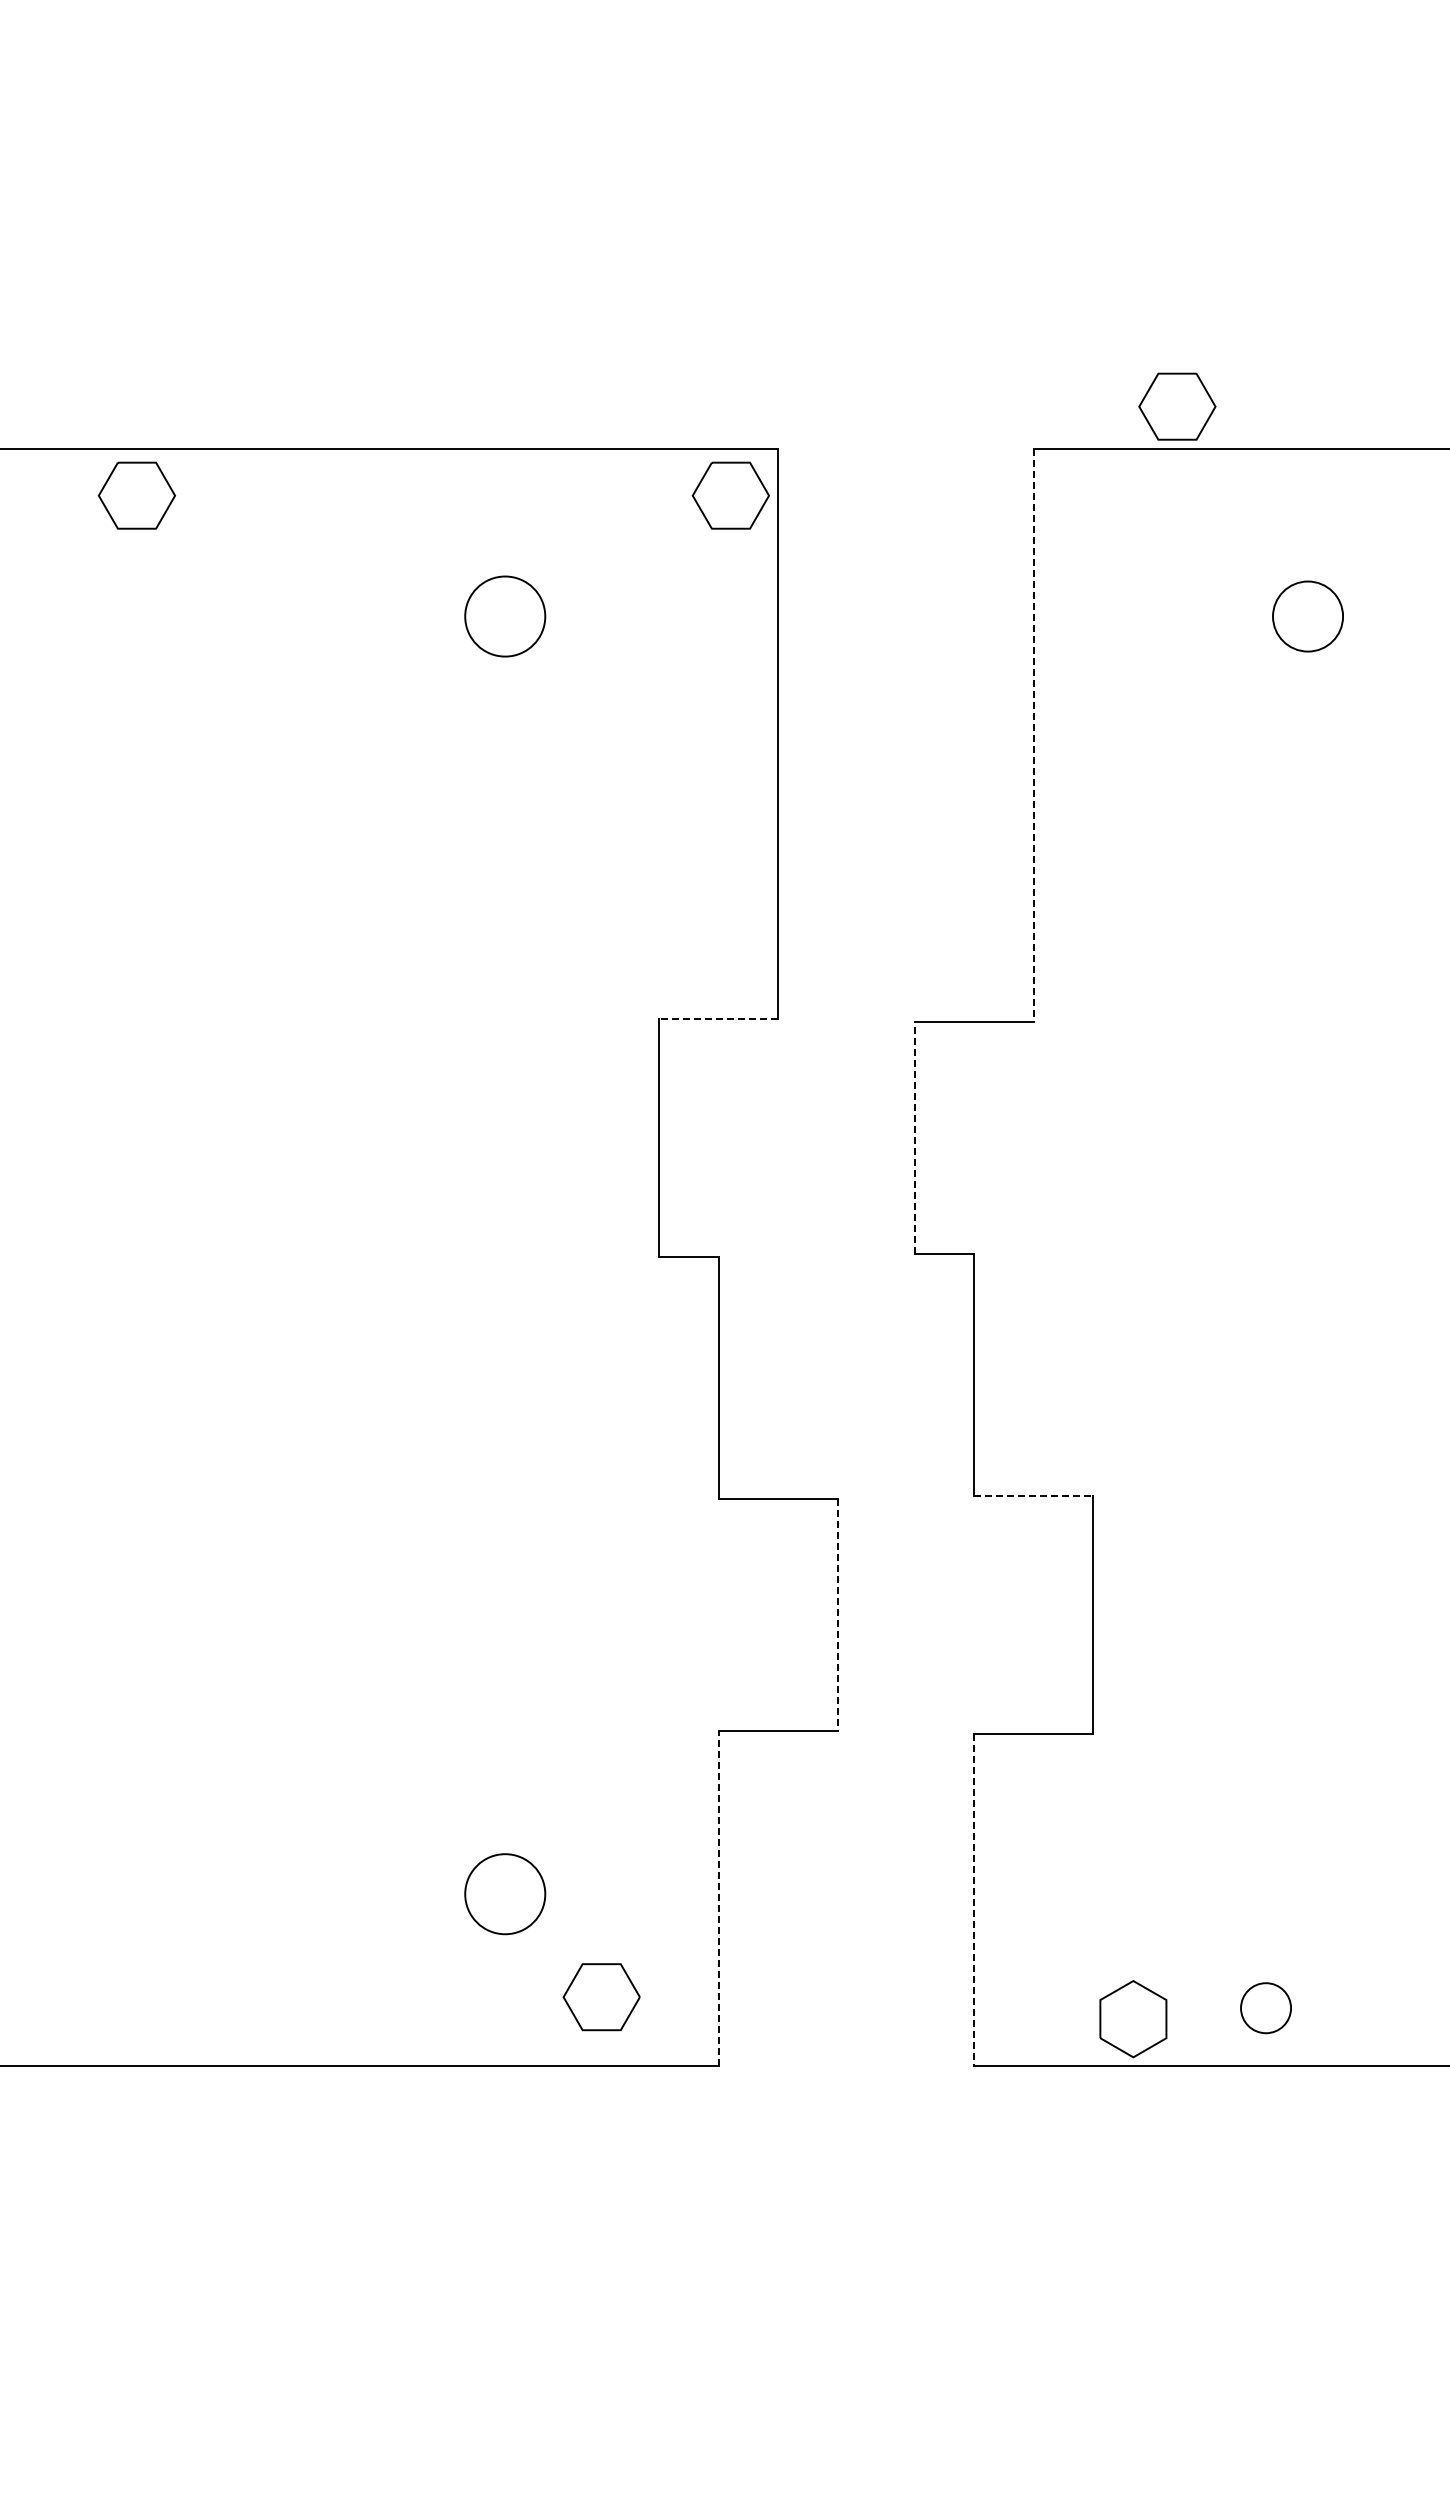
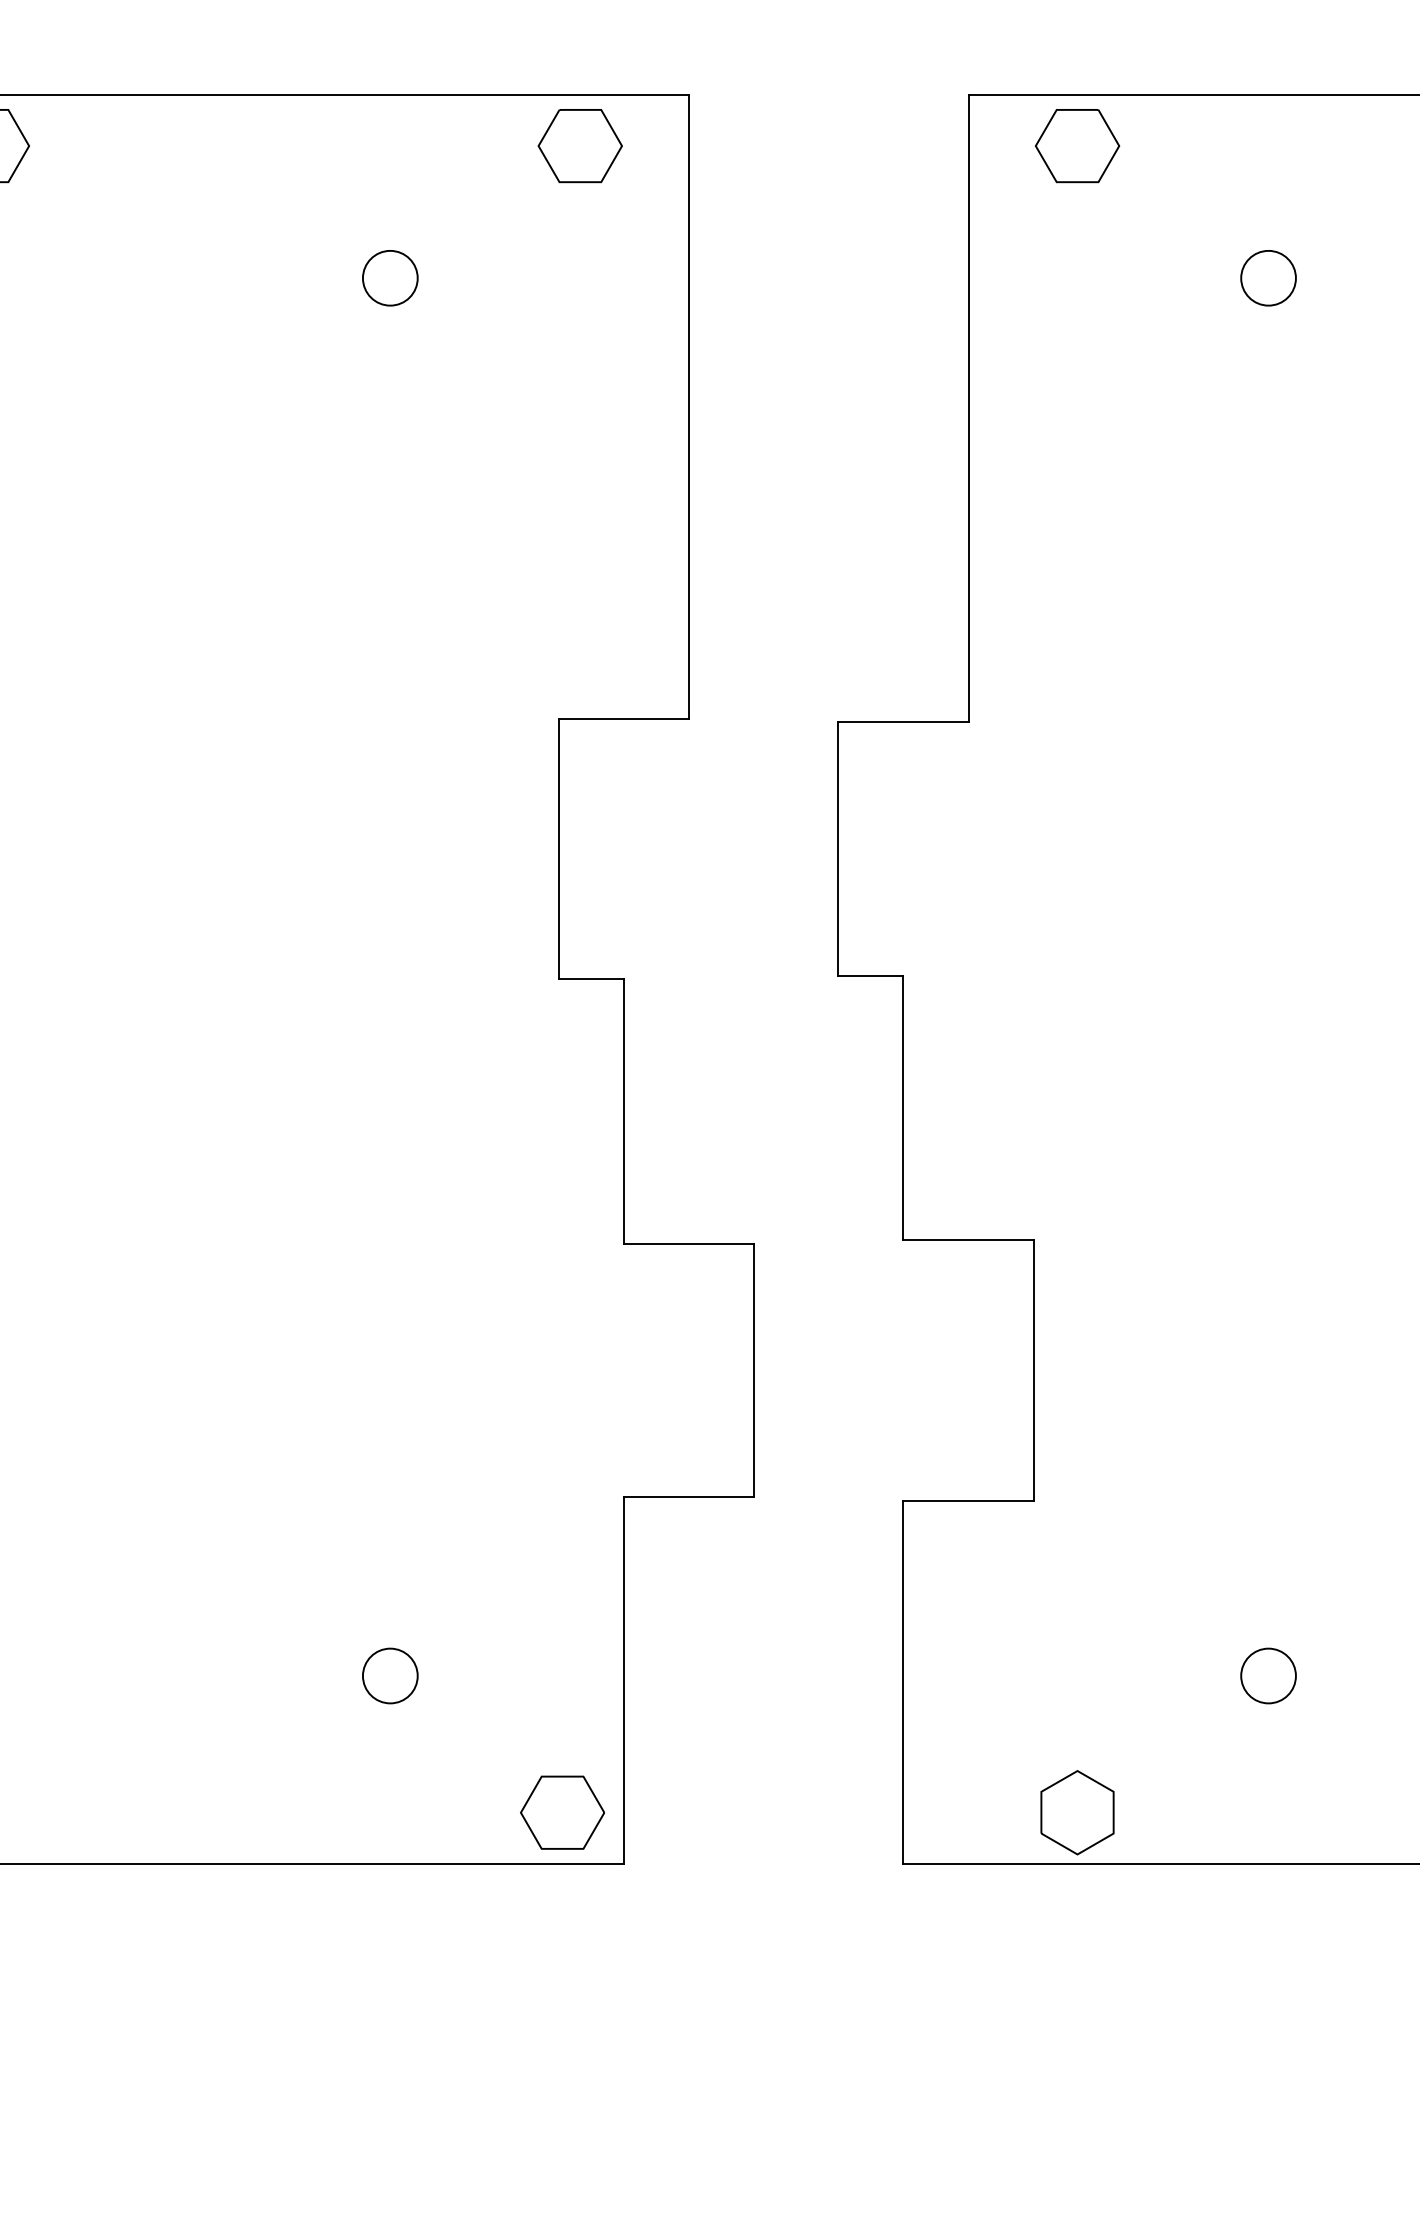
part: (1177, 406) -> (1077, 145), moved
part: (730, 495) -> (579, 145), moved
circle: (505, 616) -> (390, 278), size x0.62
circle: (1308, 616) -> (1269, 278), size x0.71
line: (1033, 735) -> (968, 408), dashed -> solid
line: (718, 1019) -> (623, 719), dashed -> solid
line: (914, 1137) -> (838, 848), dashed -> solid
line: (1033, 1495) -> (968, 1239), dashed -> solid
line: (838, 1615) -> (754, 1371), dashed -> solid
circle: (505, 1894) -> (390, 1676), size x0.62
line: (718, 1898) -> (623, 1680), dashed -> solid
line: (974, 1900) -> (903, 1682), dashed -> solid
part: (601, 1997) -> (562, 1813), moved
circle: (1265, 2008) -> (1267, 1676), moved

